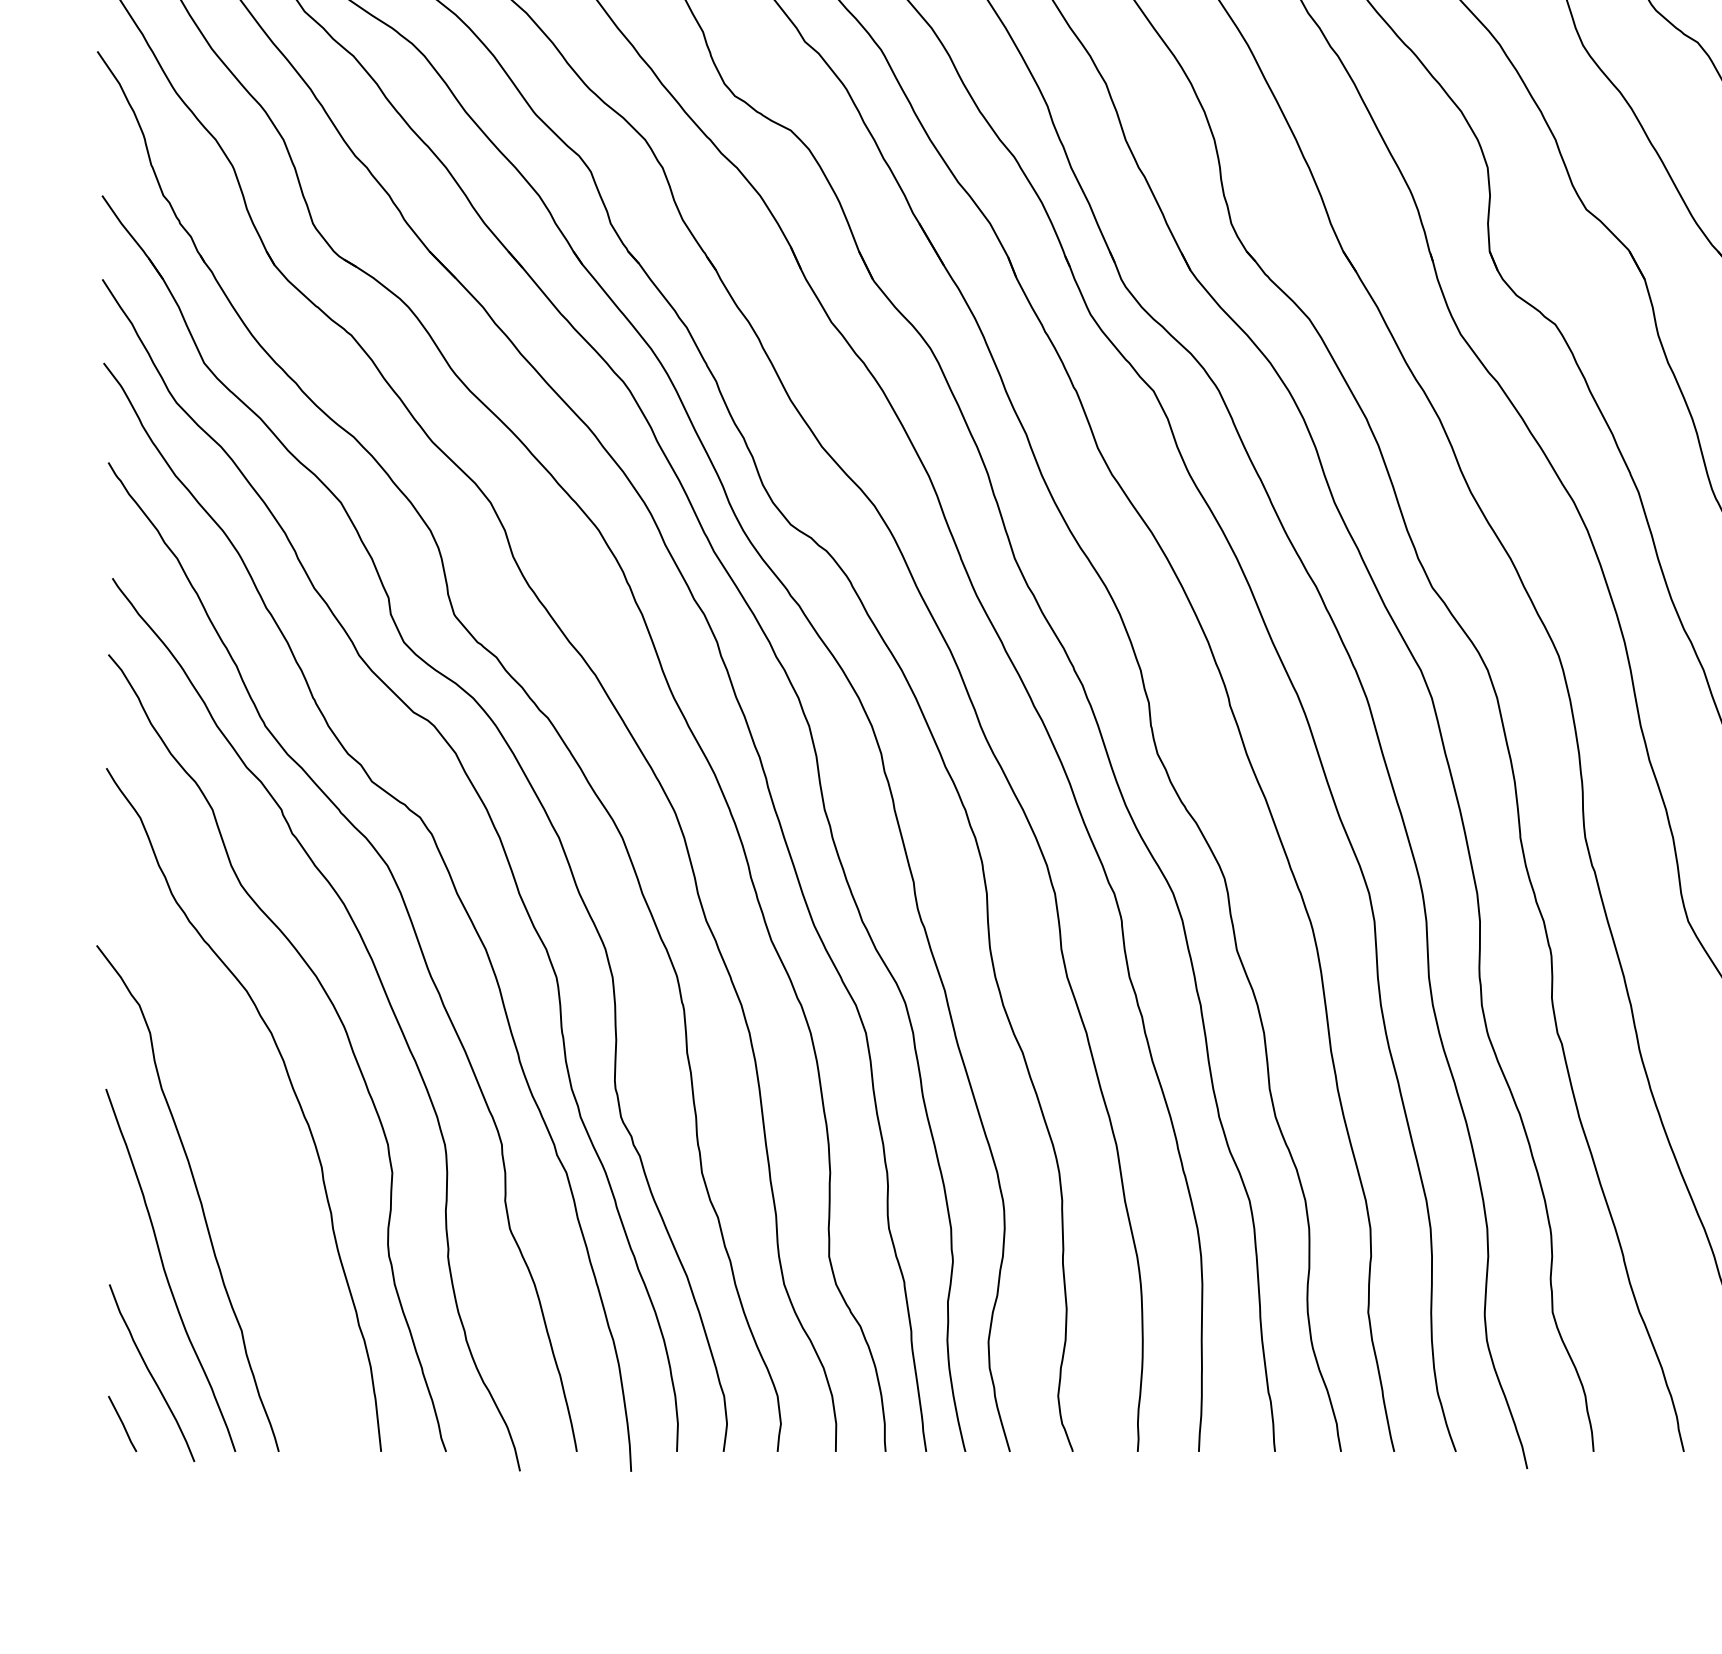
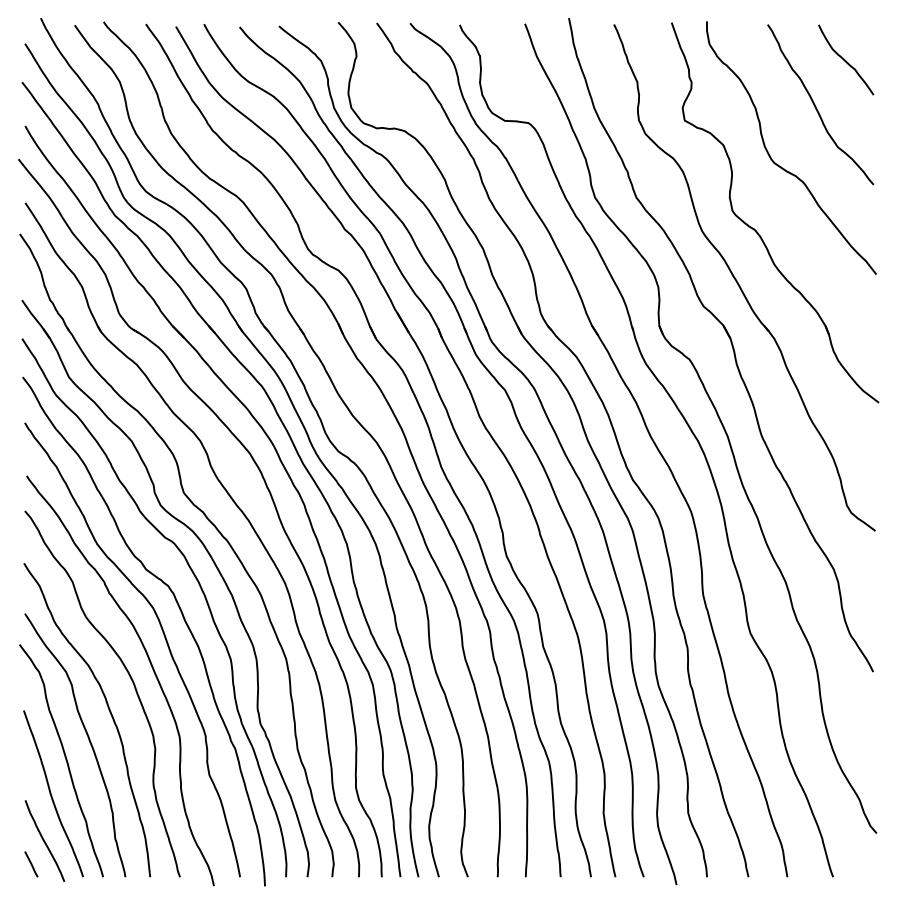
curve: (246, 1154) -> (88, 740), added

